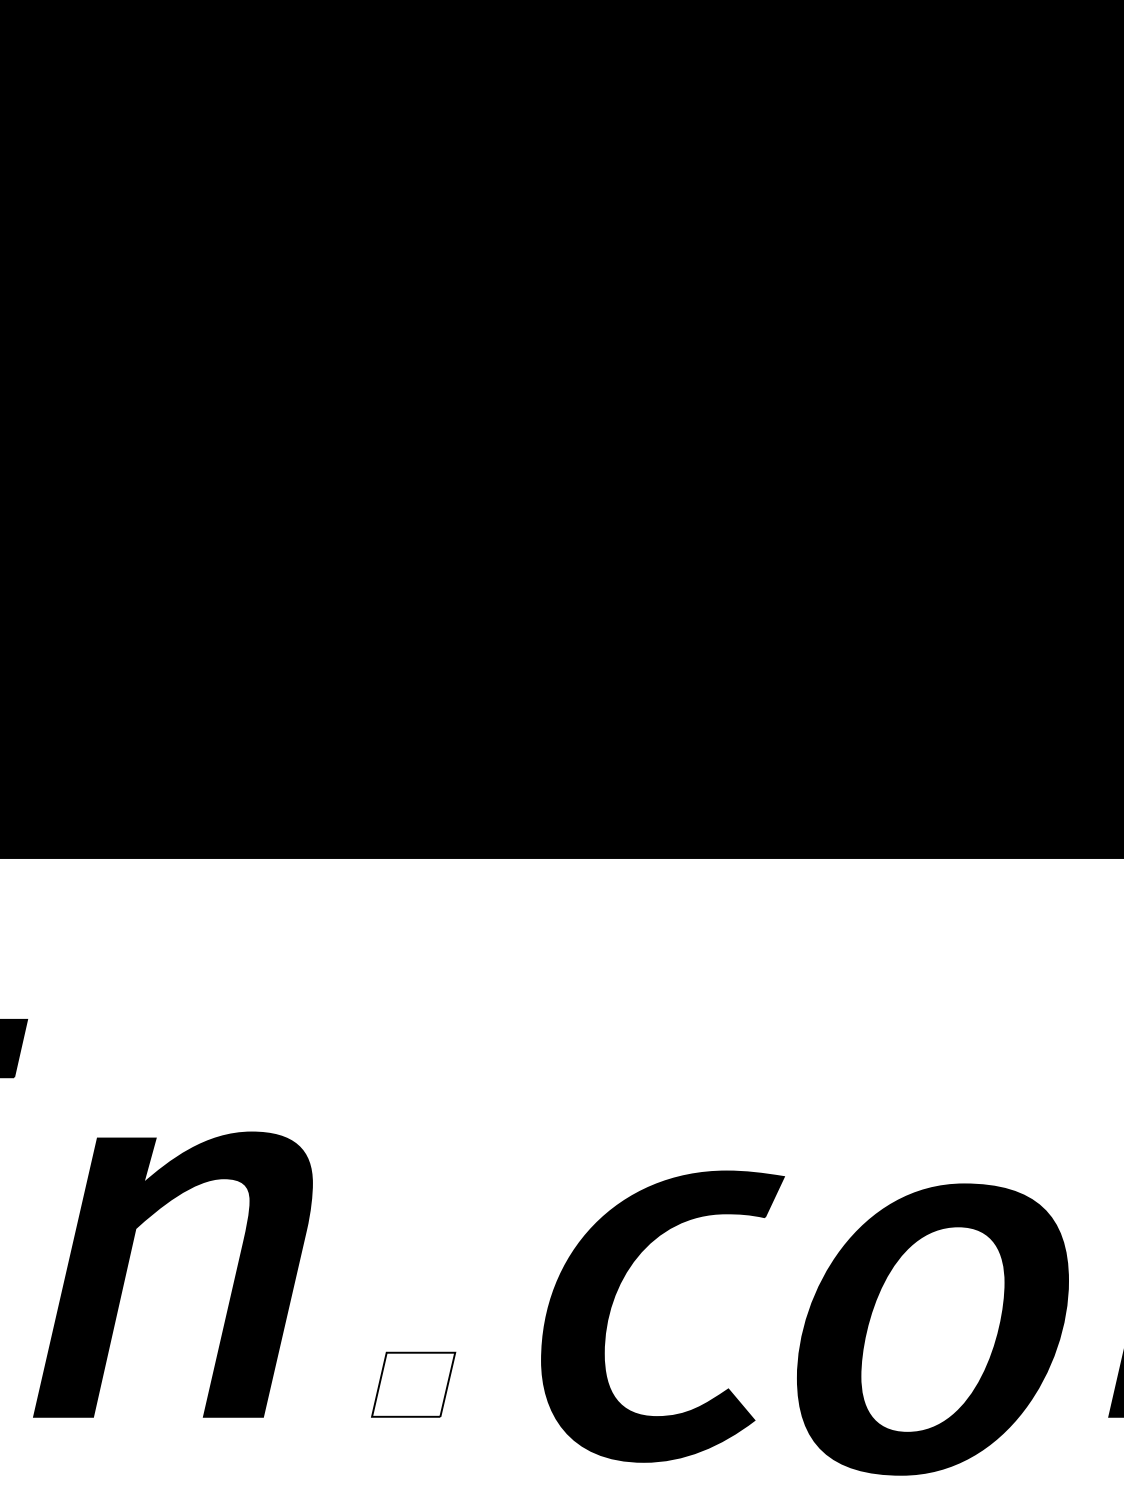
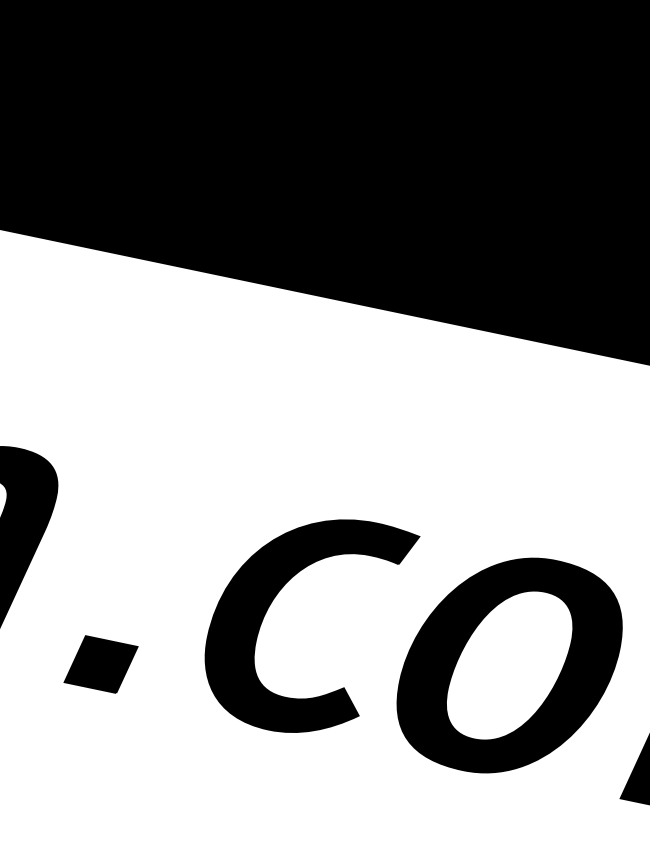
part: (614, 1299) -> (272, 602), moved
part: (932, 1329) -> (509, 665), moved
fill: (413, 1384) -> (101, 664), added

